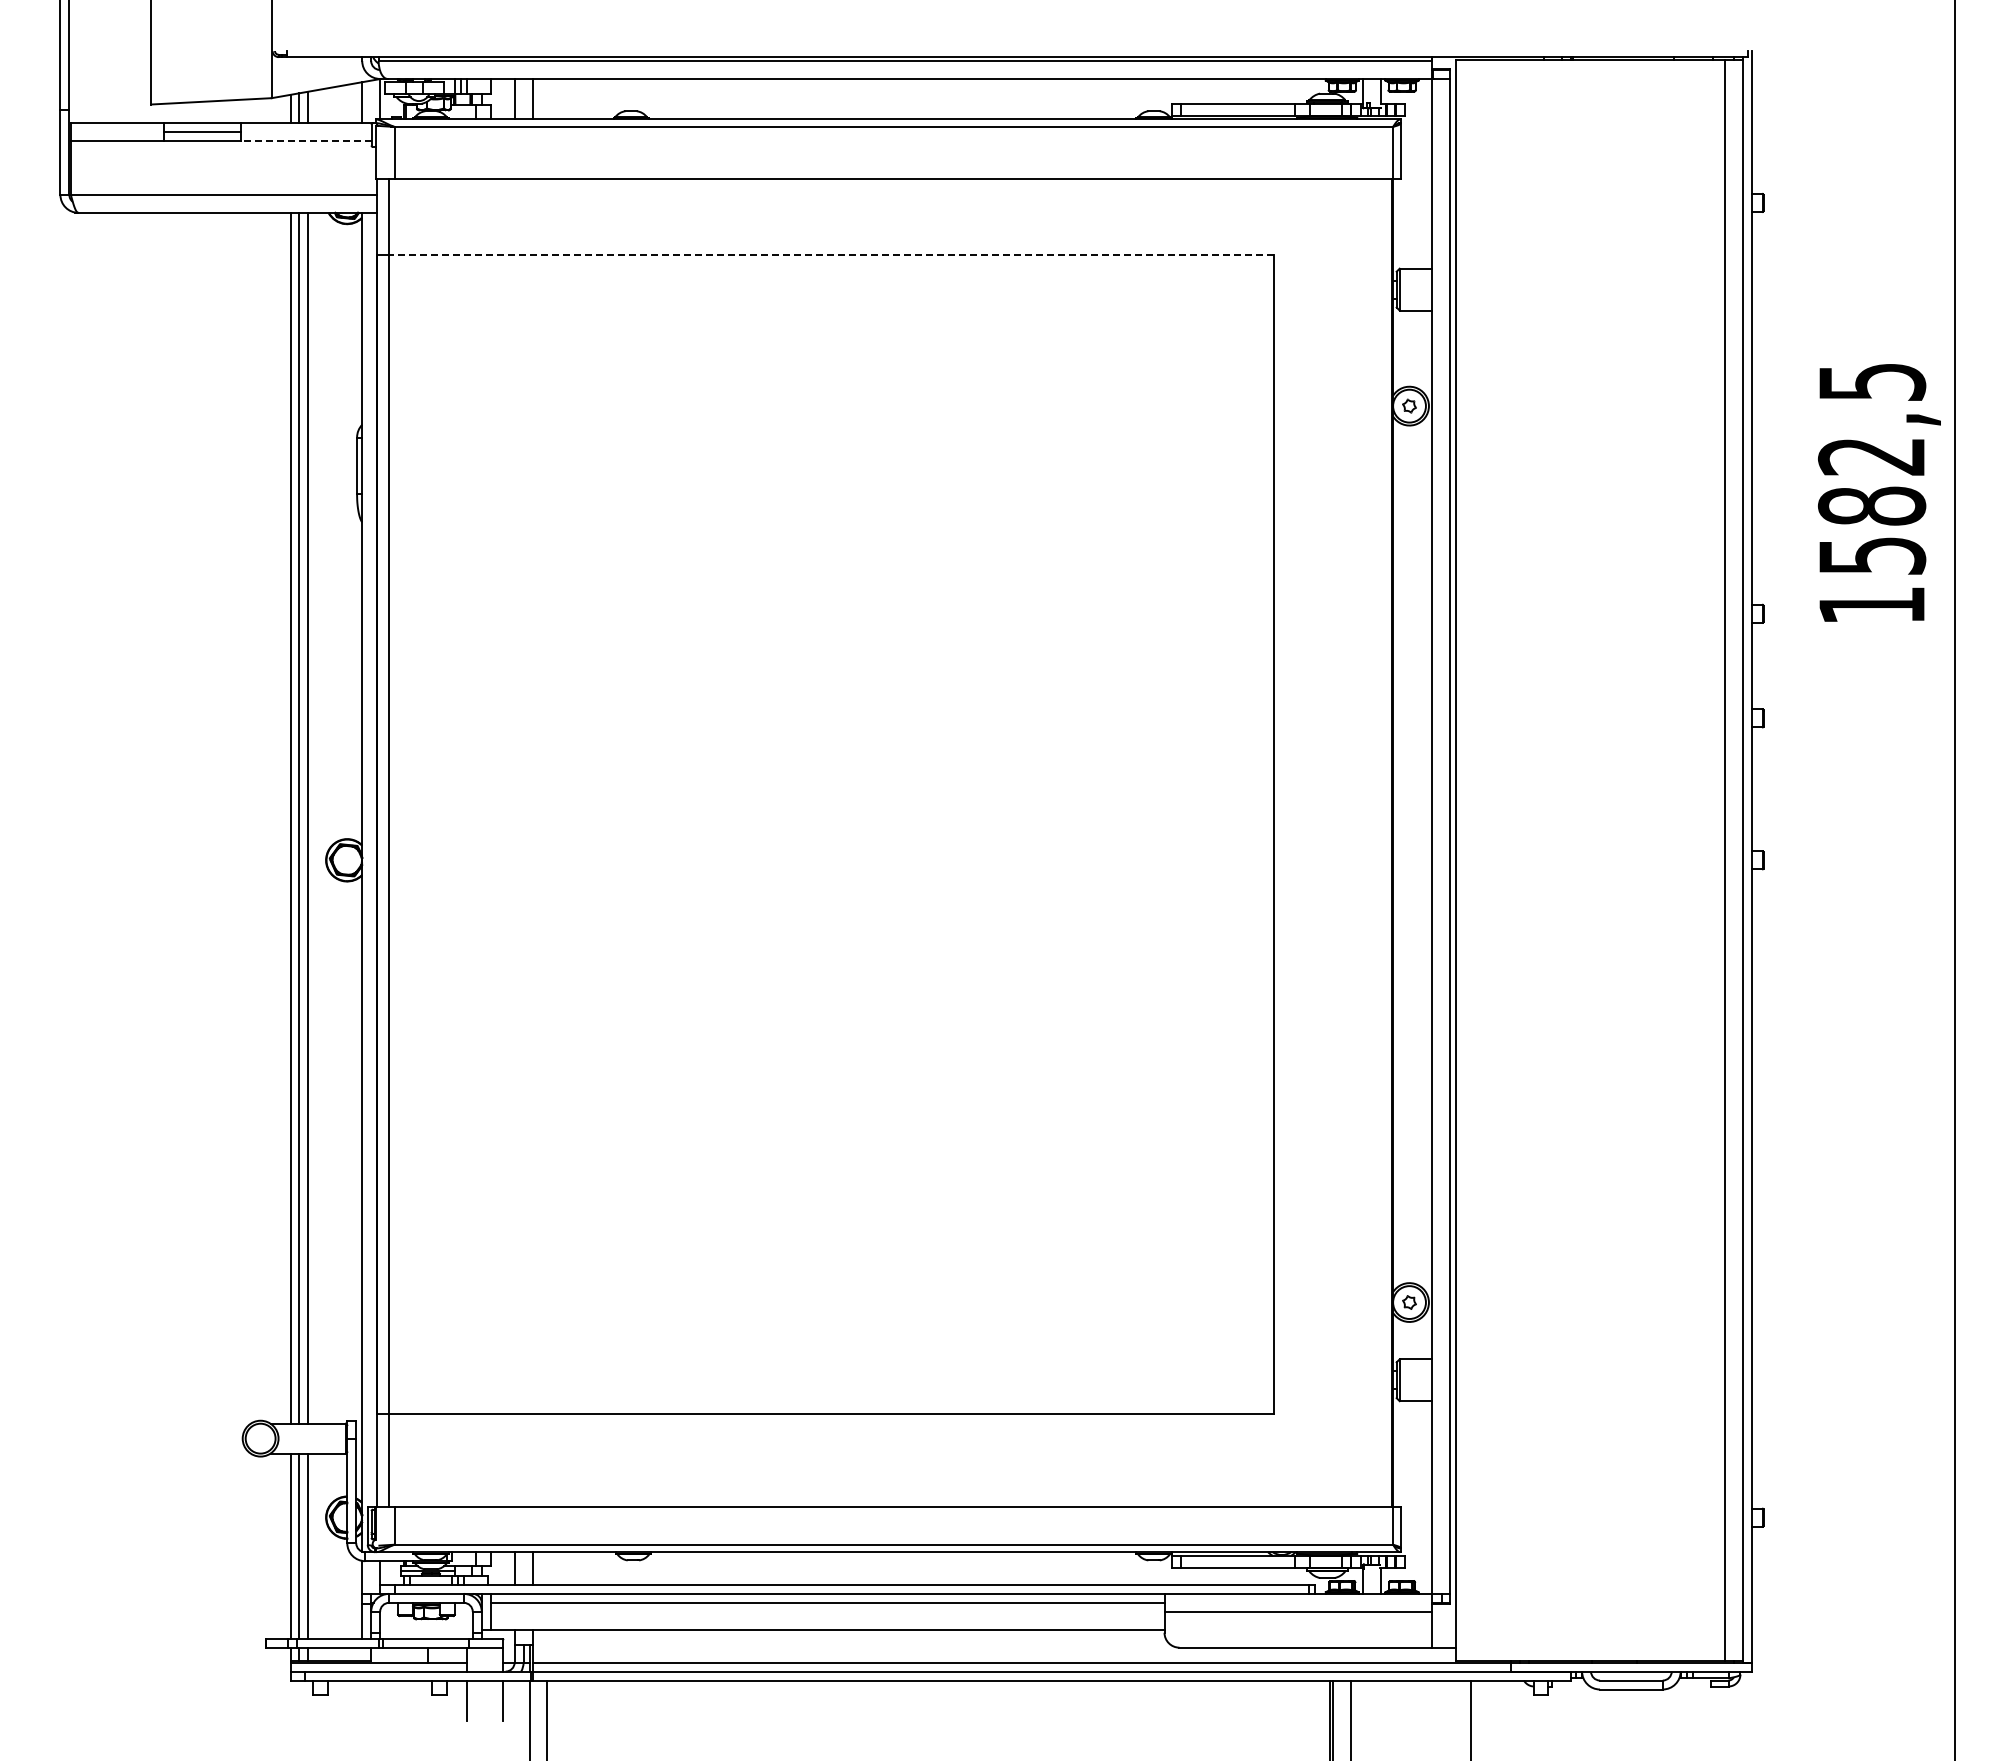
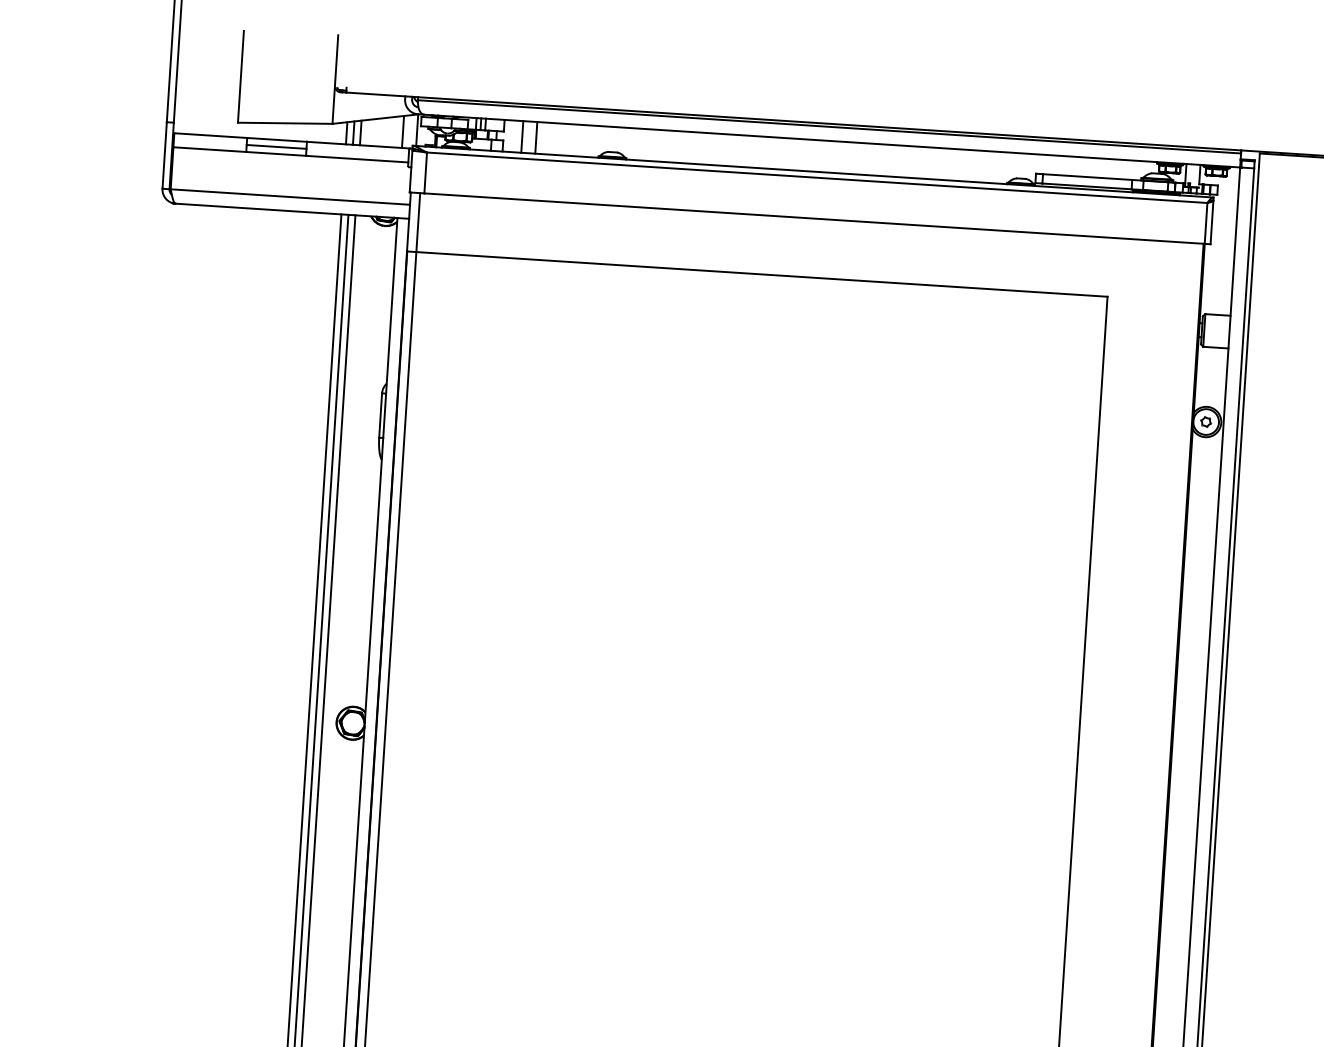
line: (305, 141) -> (356, 159), dashed -> solid
line: (830, 254) -> (761, 274), dashed -> solid

